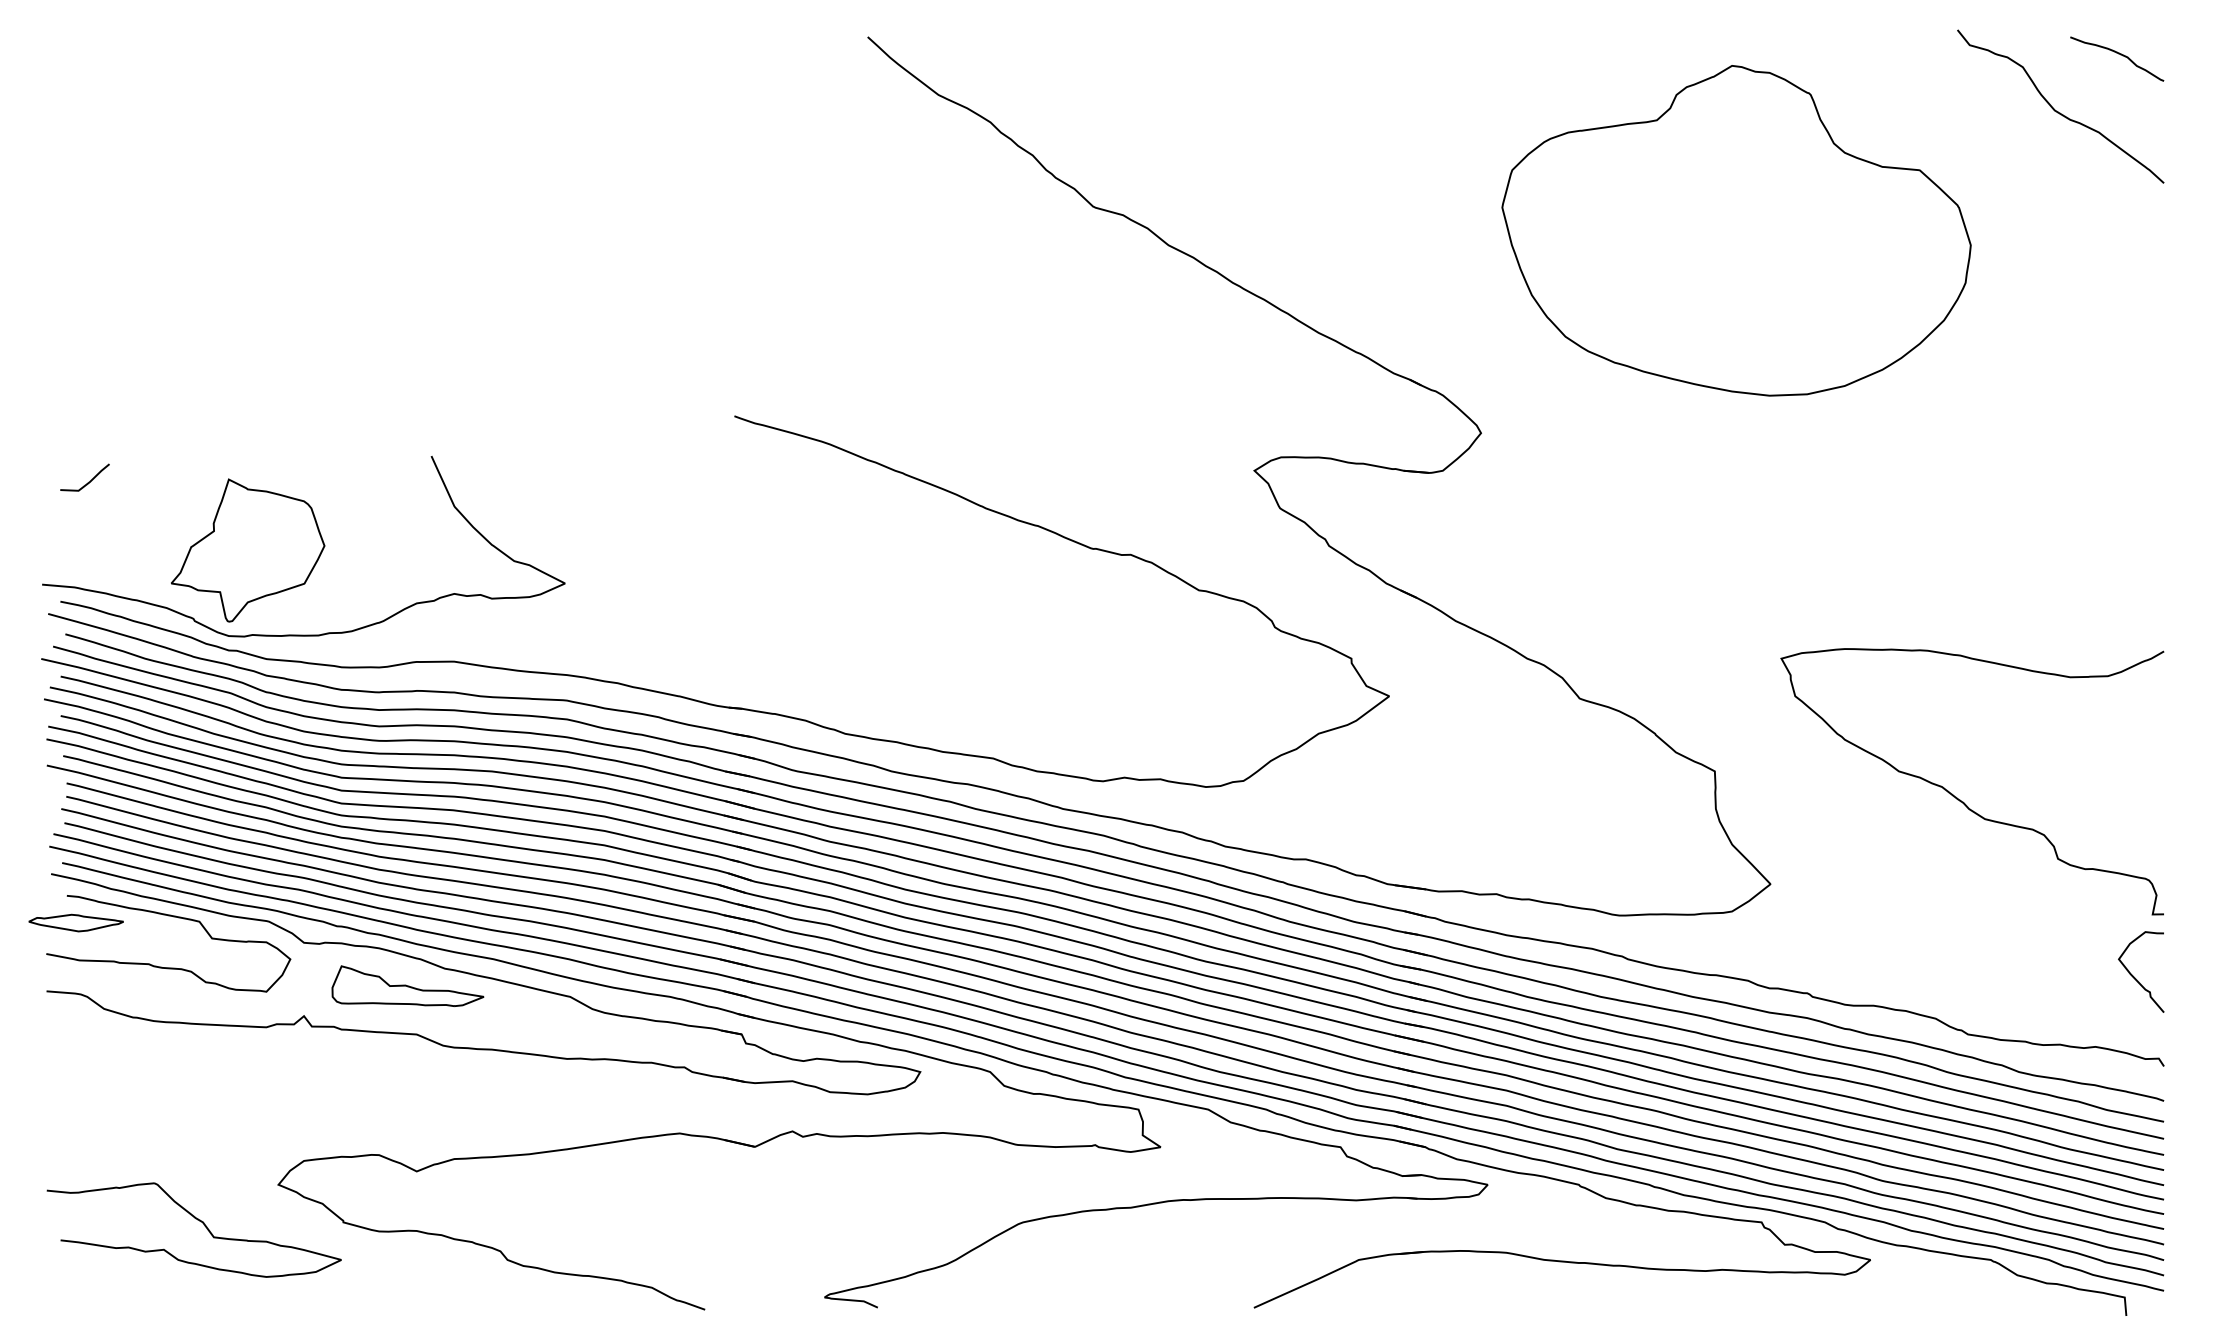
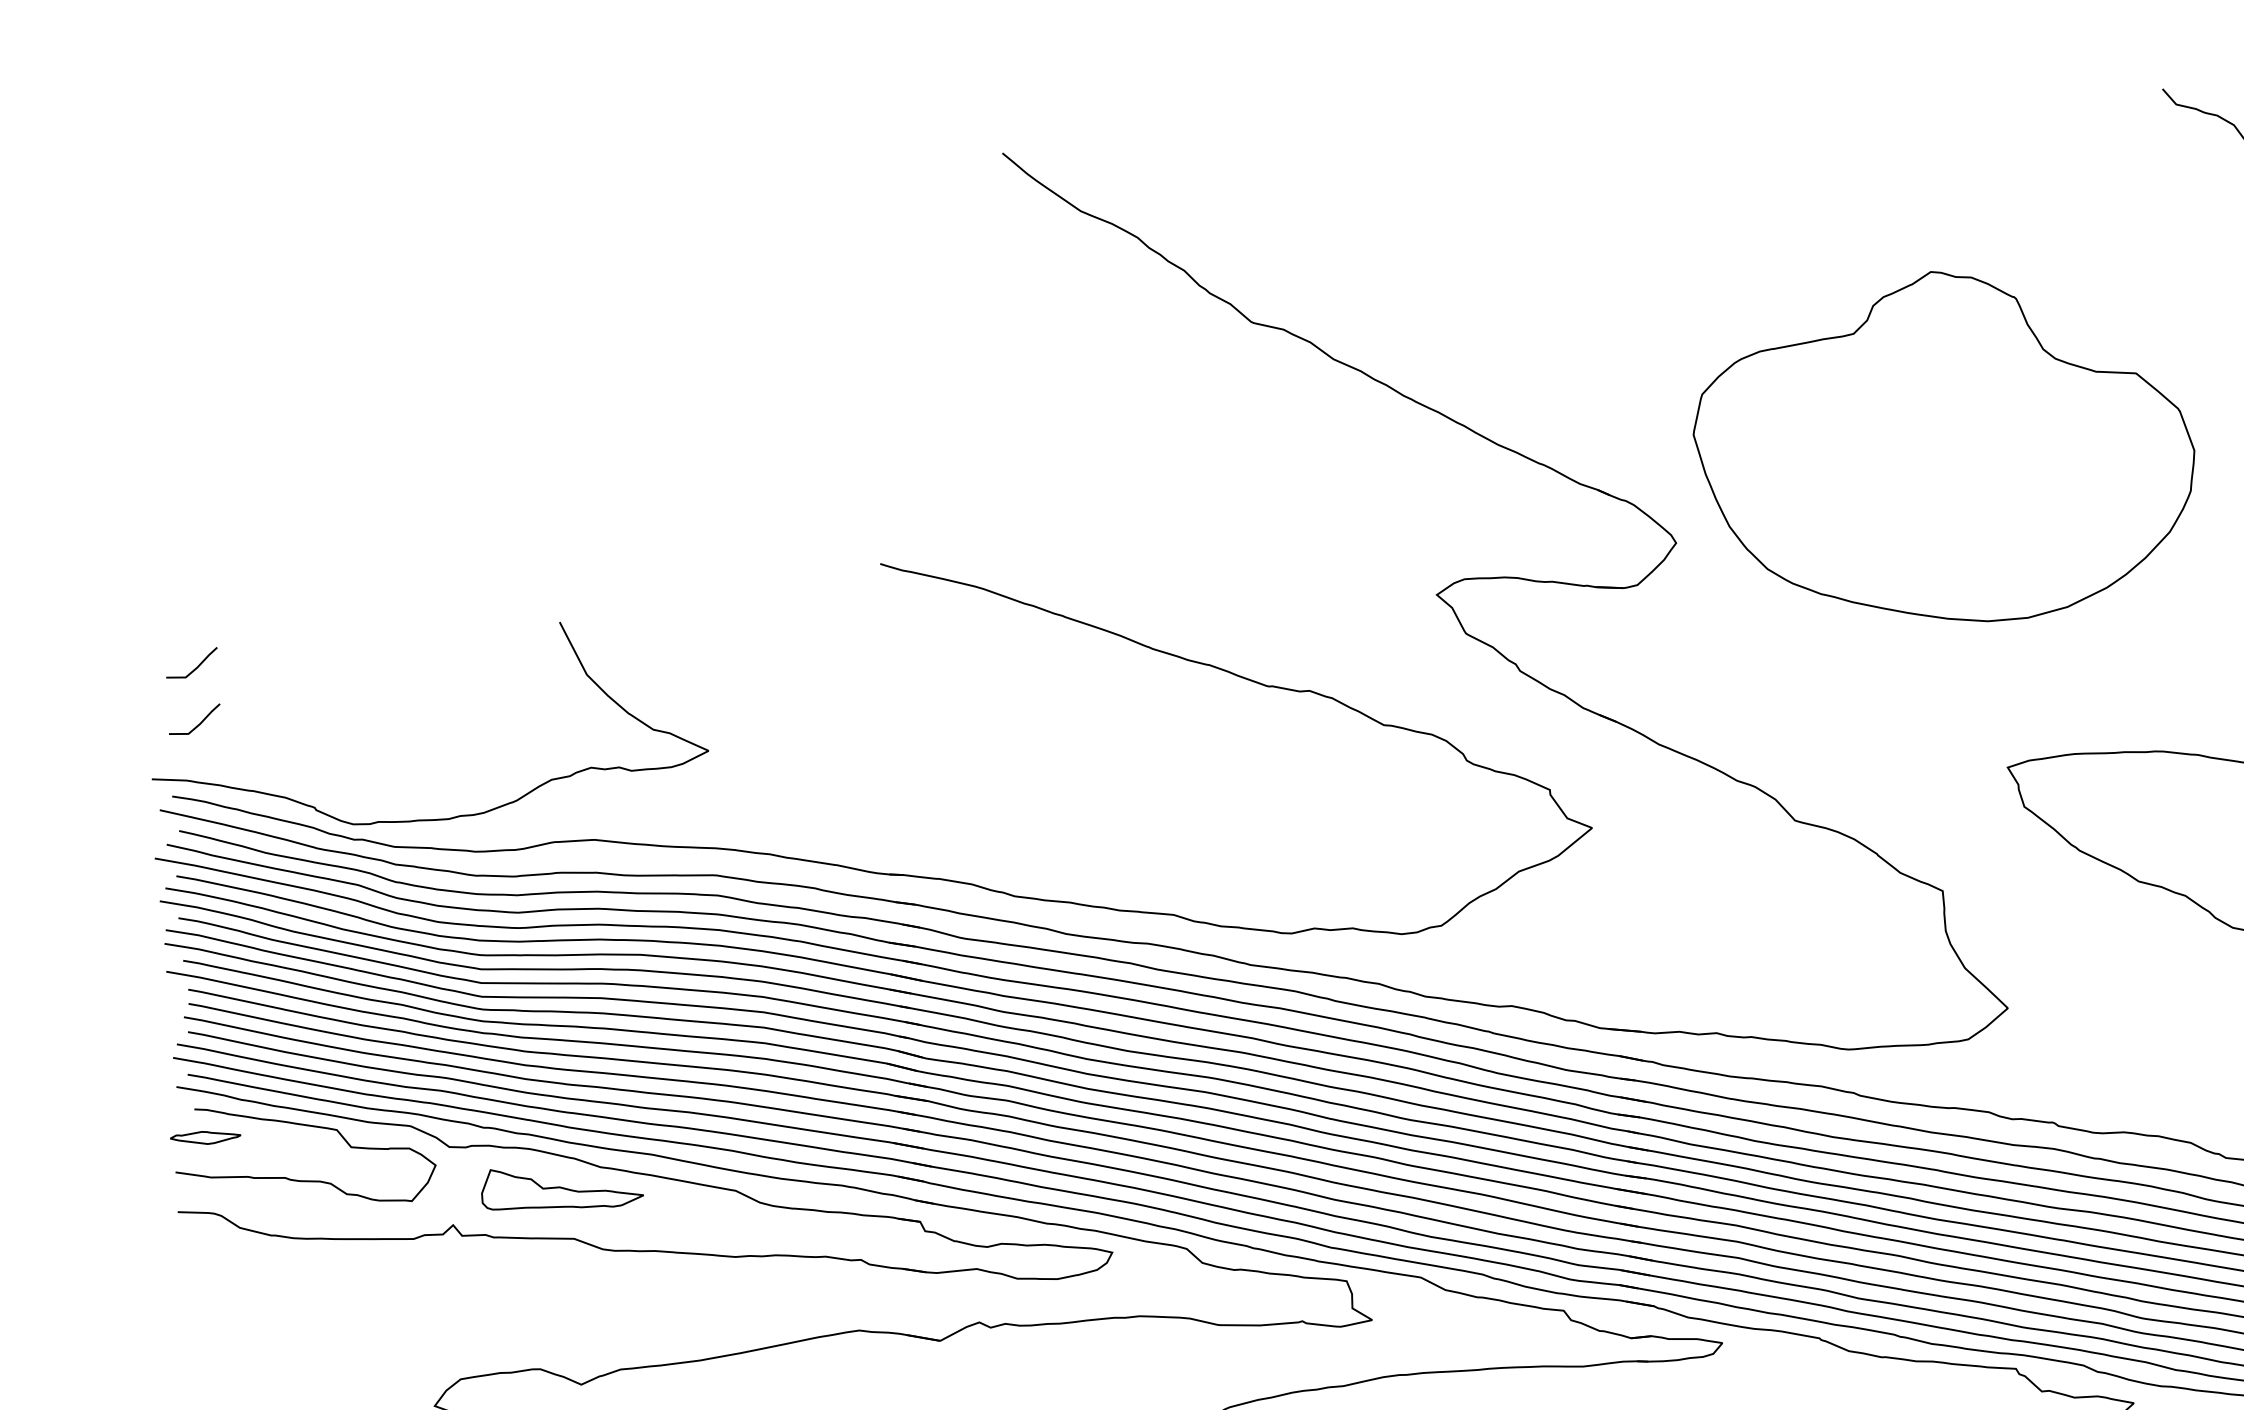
part: (1736, 230) -> (1944, 447), moved
line: (88, 534) -> (198, 723), added
part: (248, 550) -> (369, 732), removed
part: (75, 922) -> (204, 1137), size x0.7

